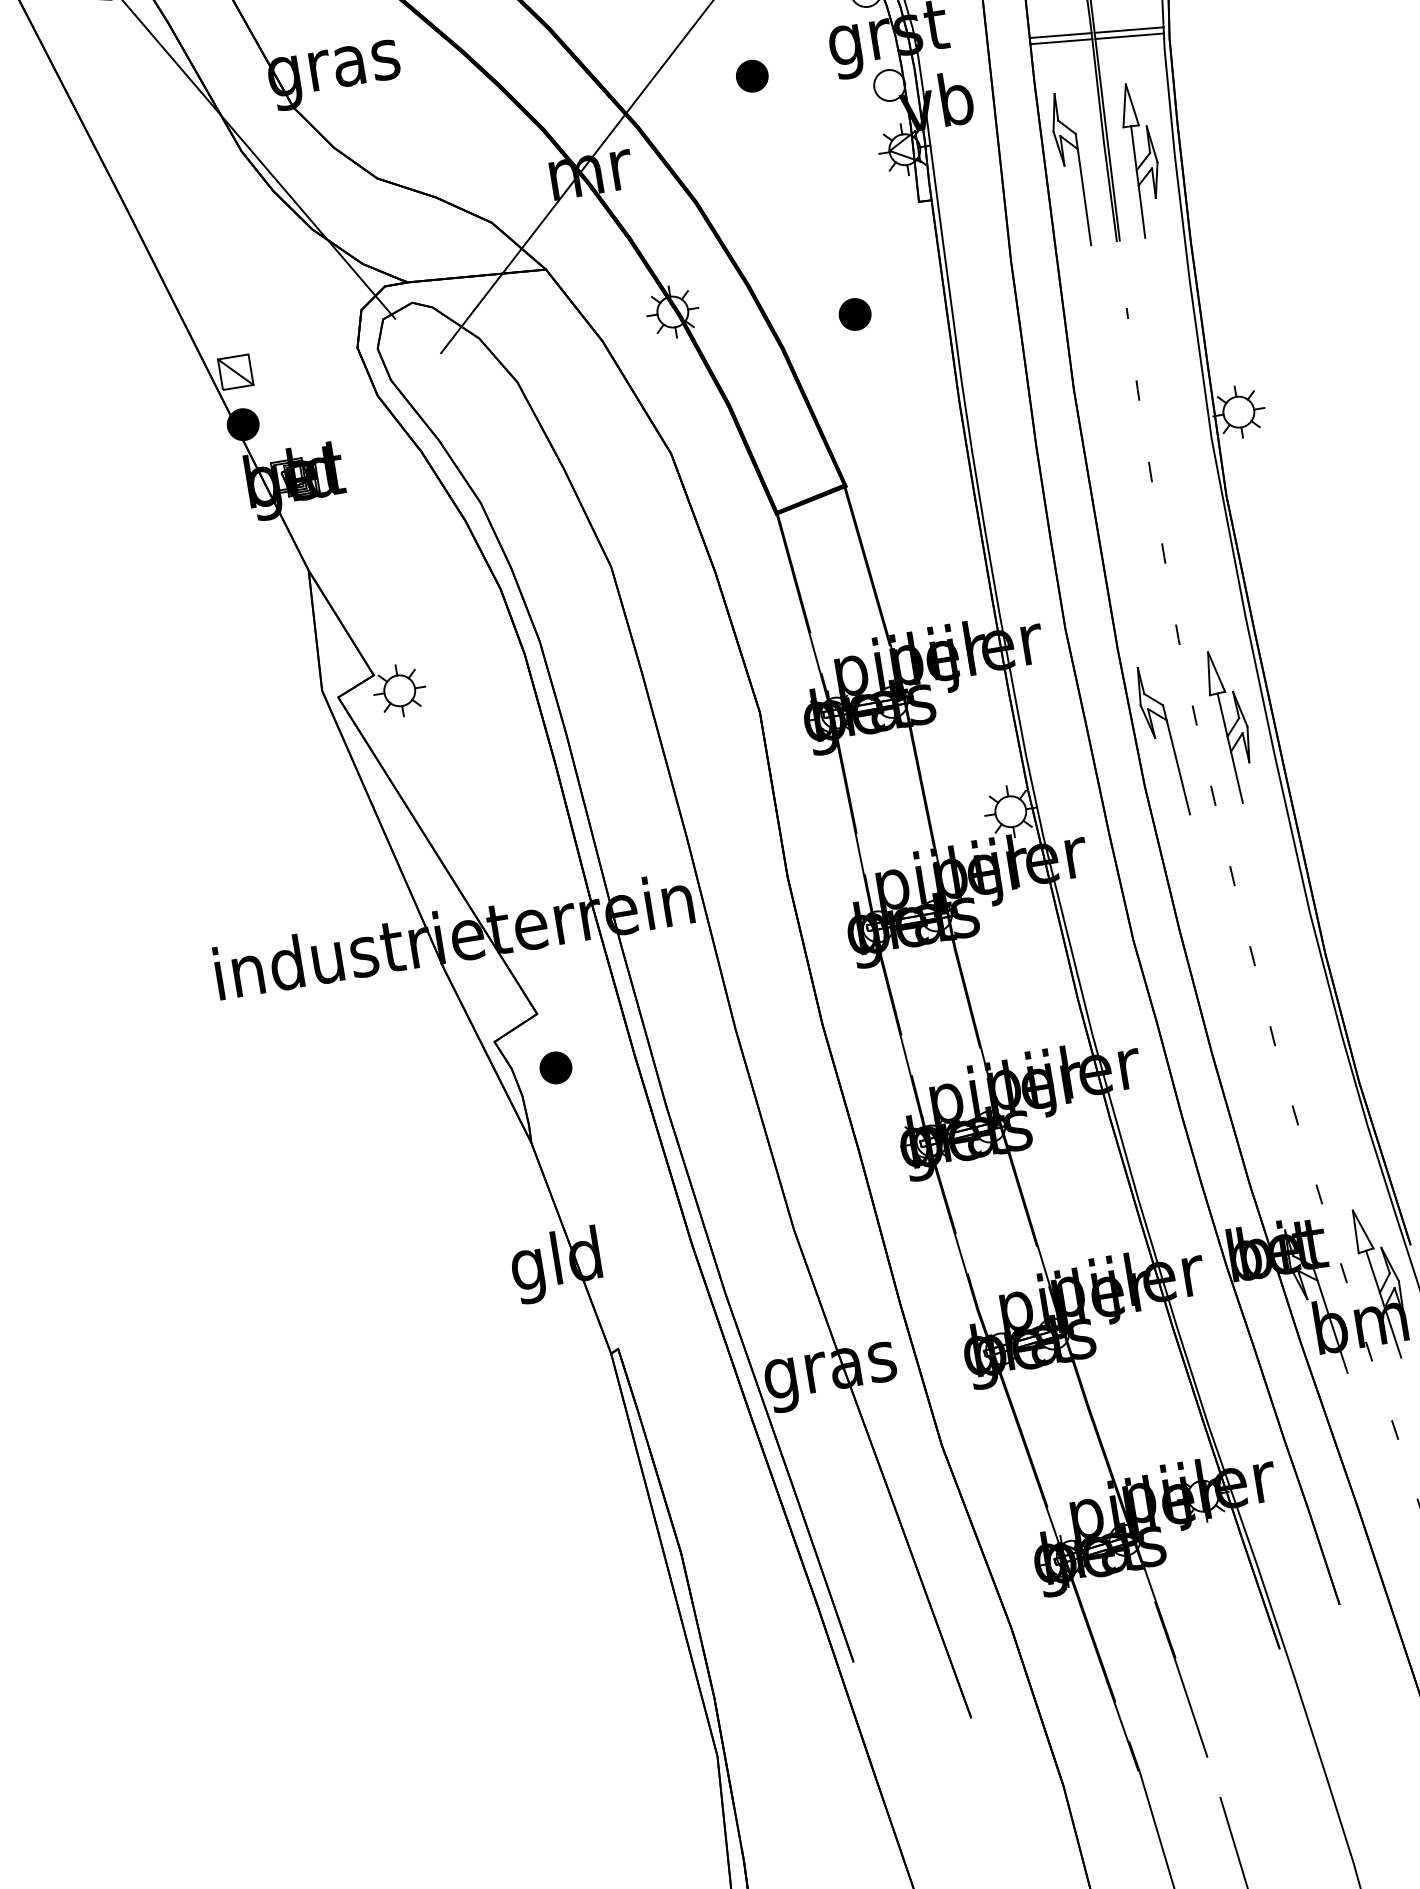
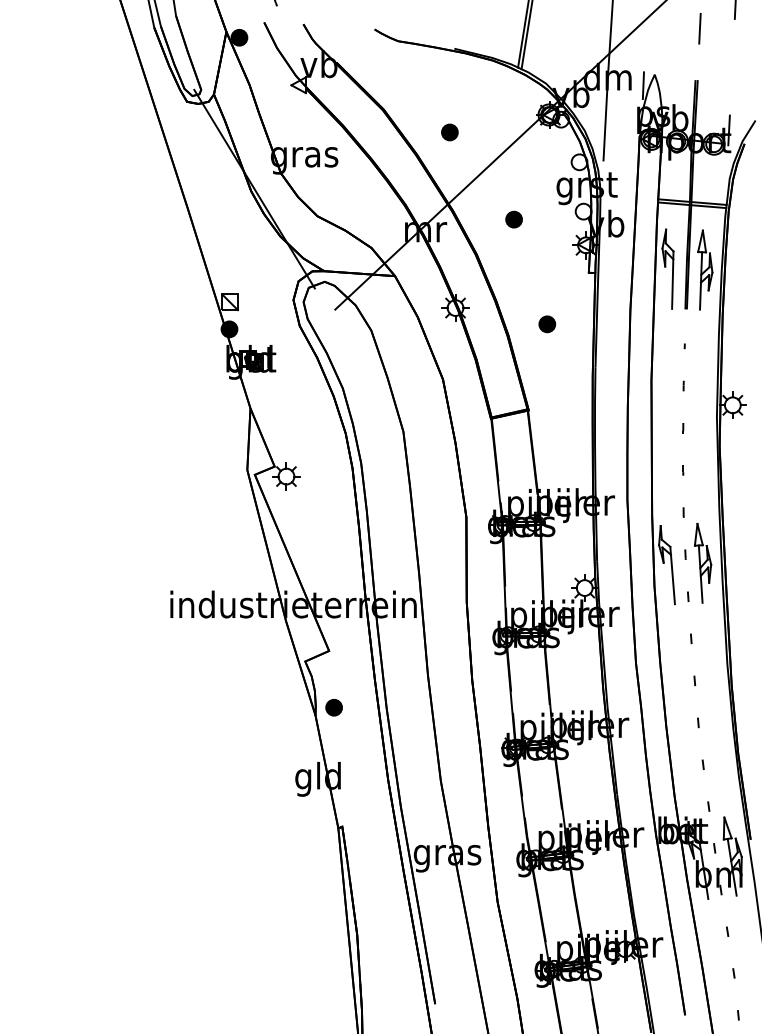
part: (751, 76) -> (513, 219), moved
part: (554, 1067) -> (333, 707), moved

